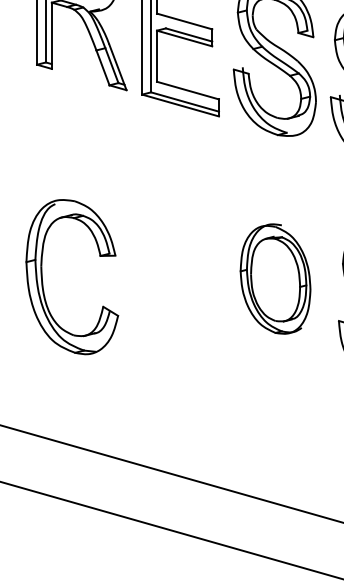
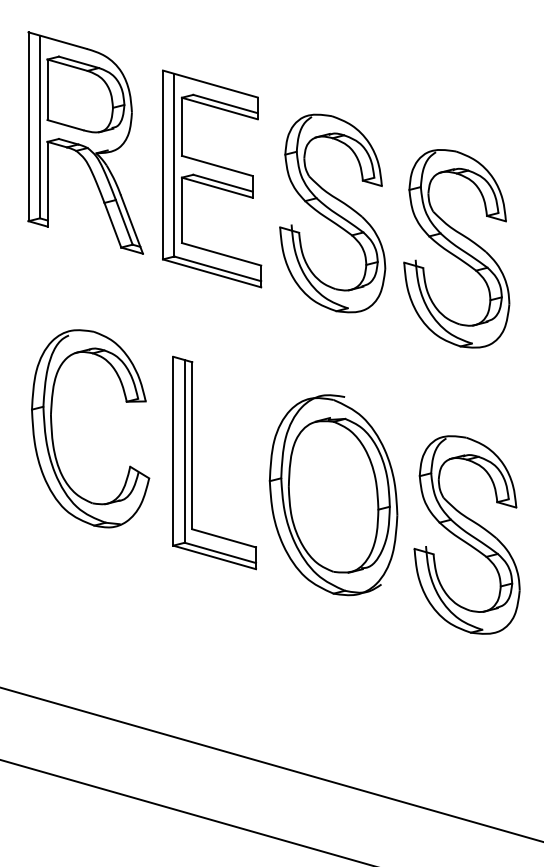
part: (165, 253) -> (192, 462), added
part: (275, 279) -> (333, 495), size x1.43
part: (43, 283) -> (53, 436), moved

